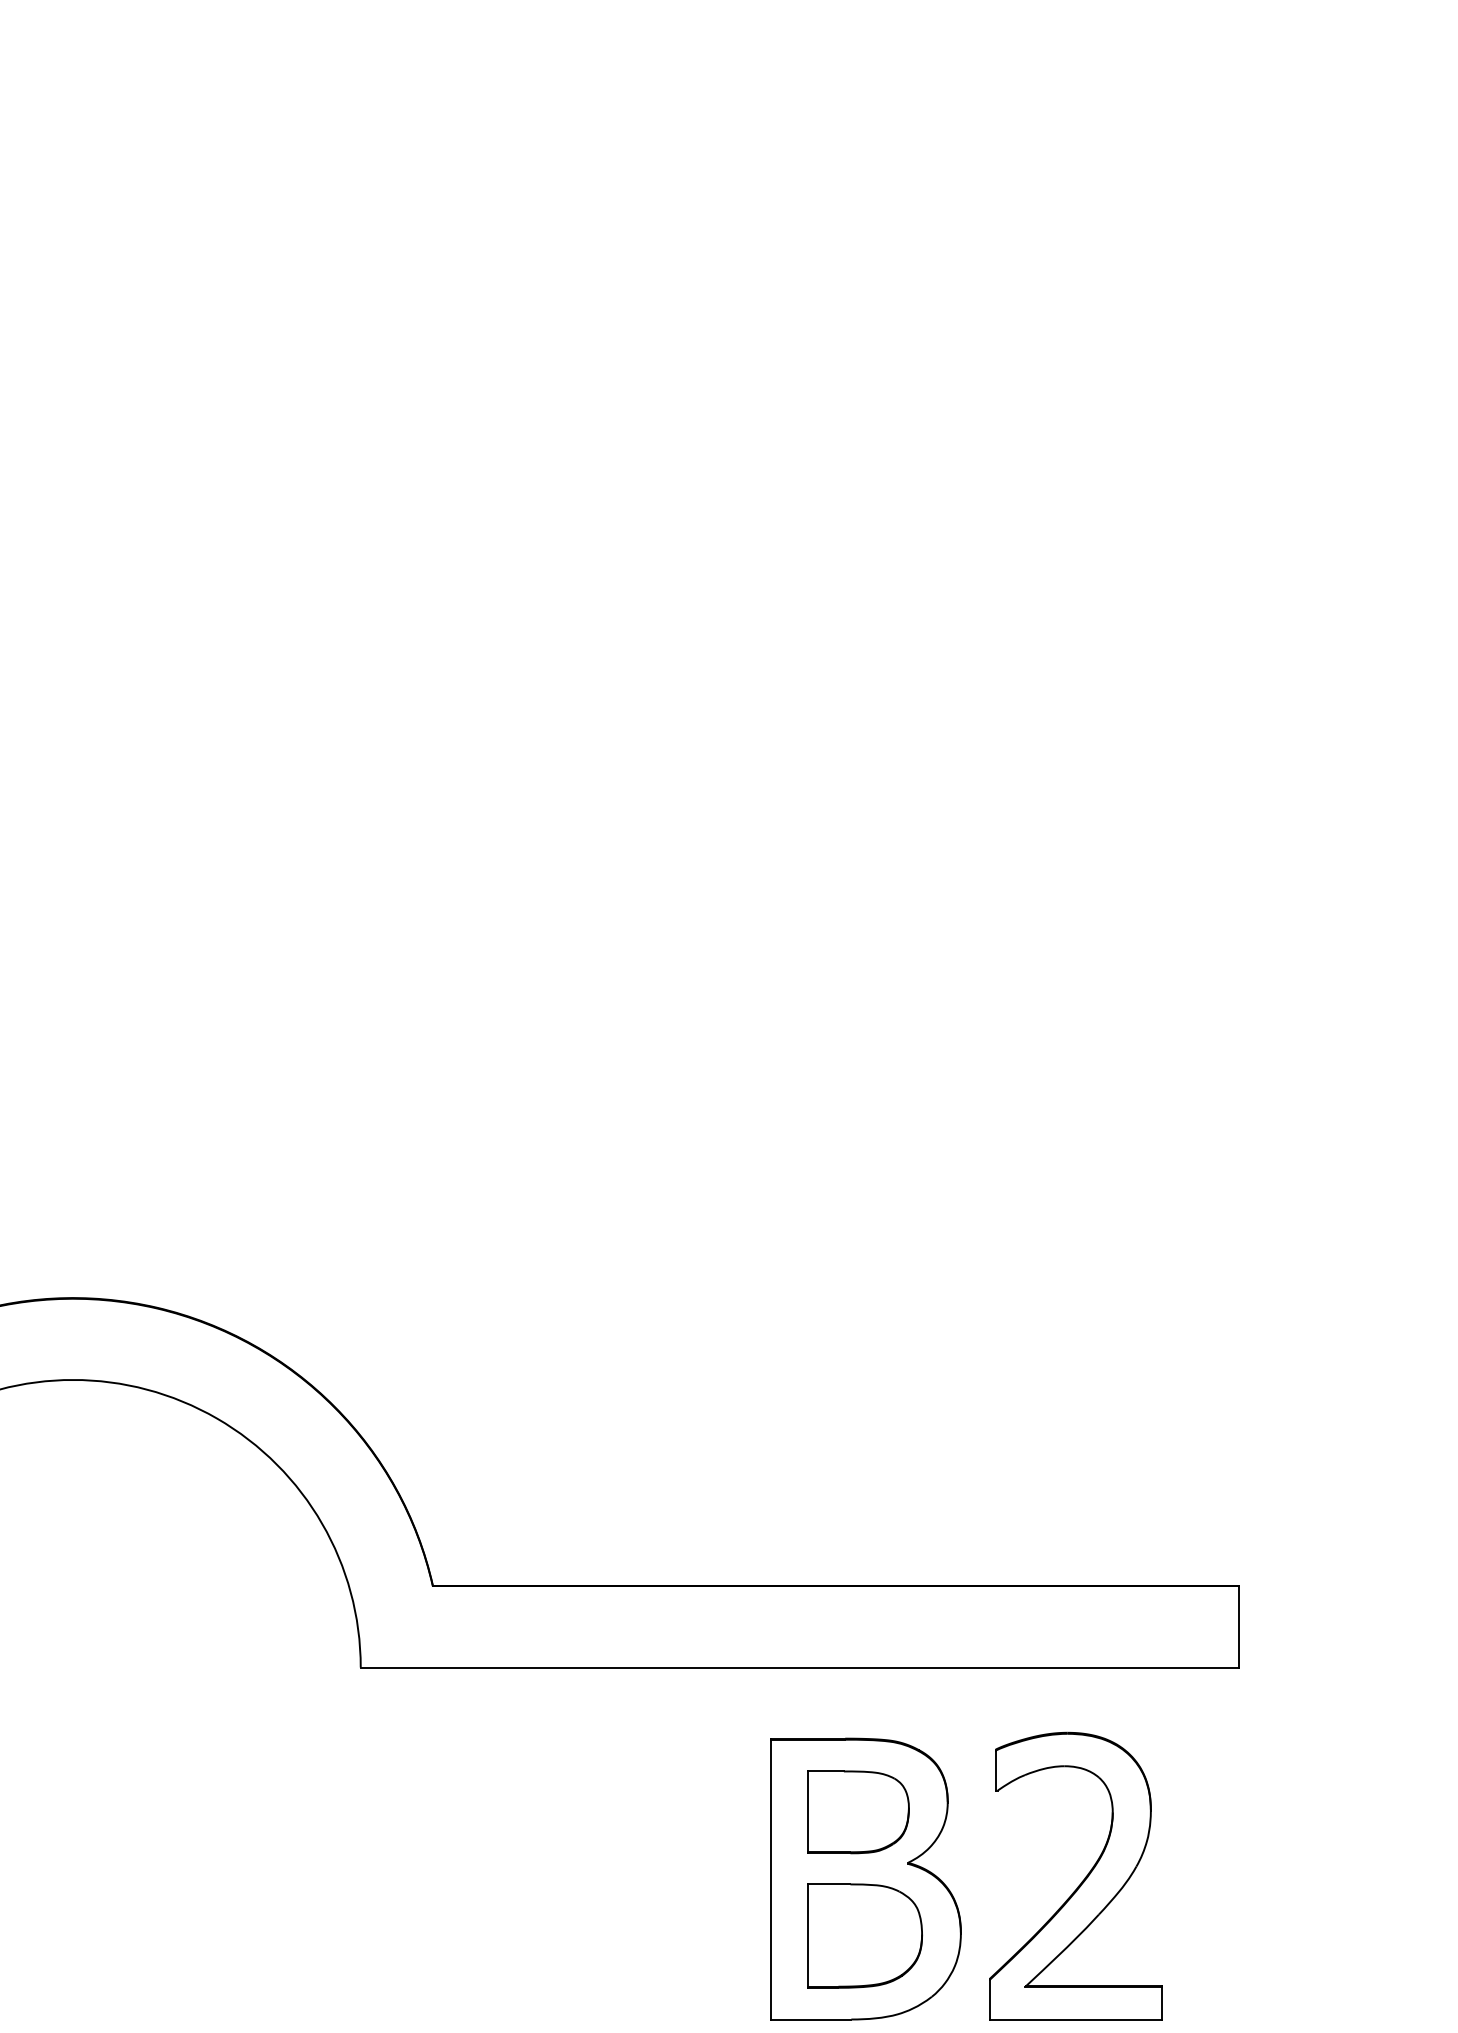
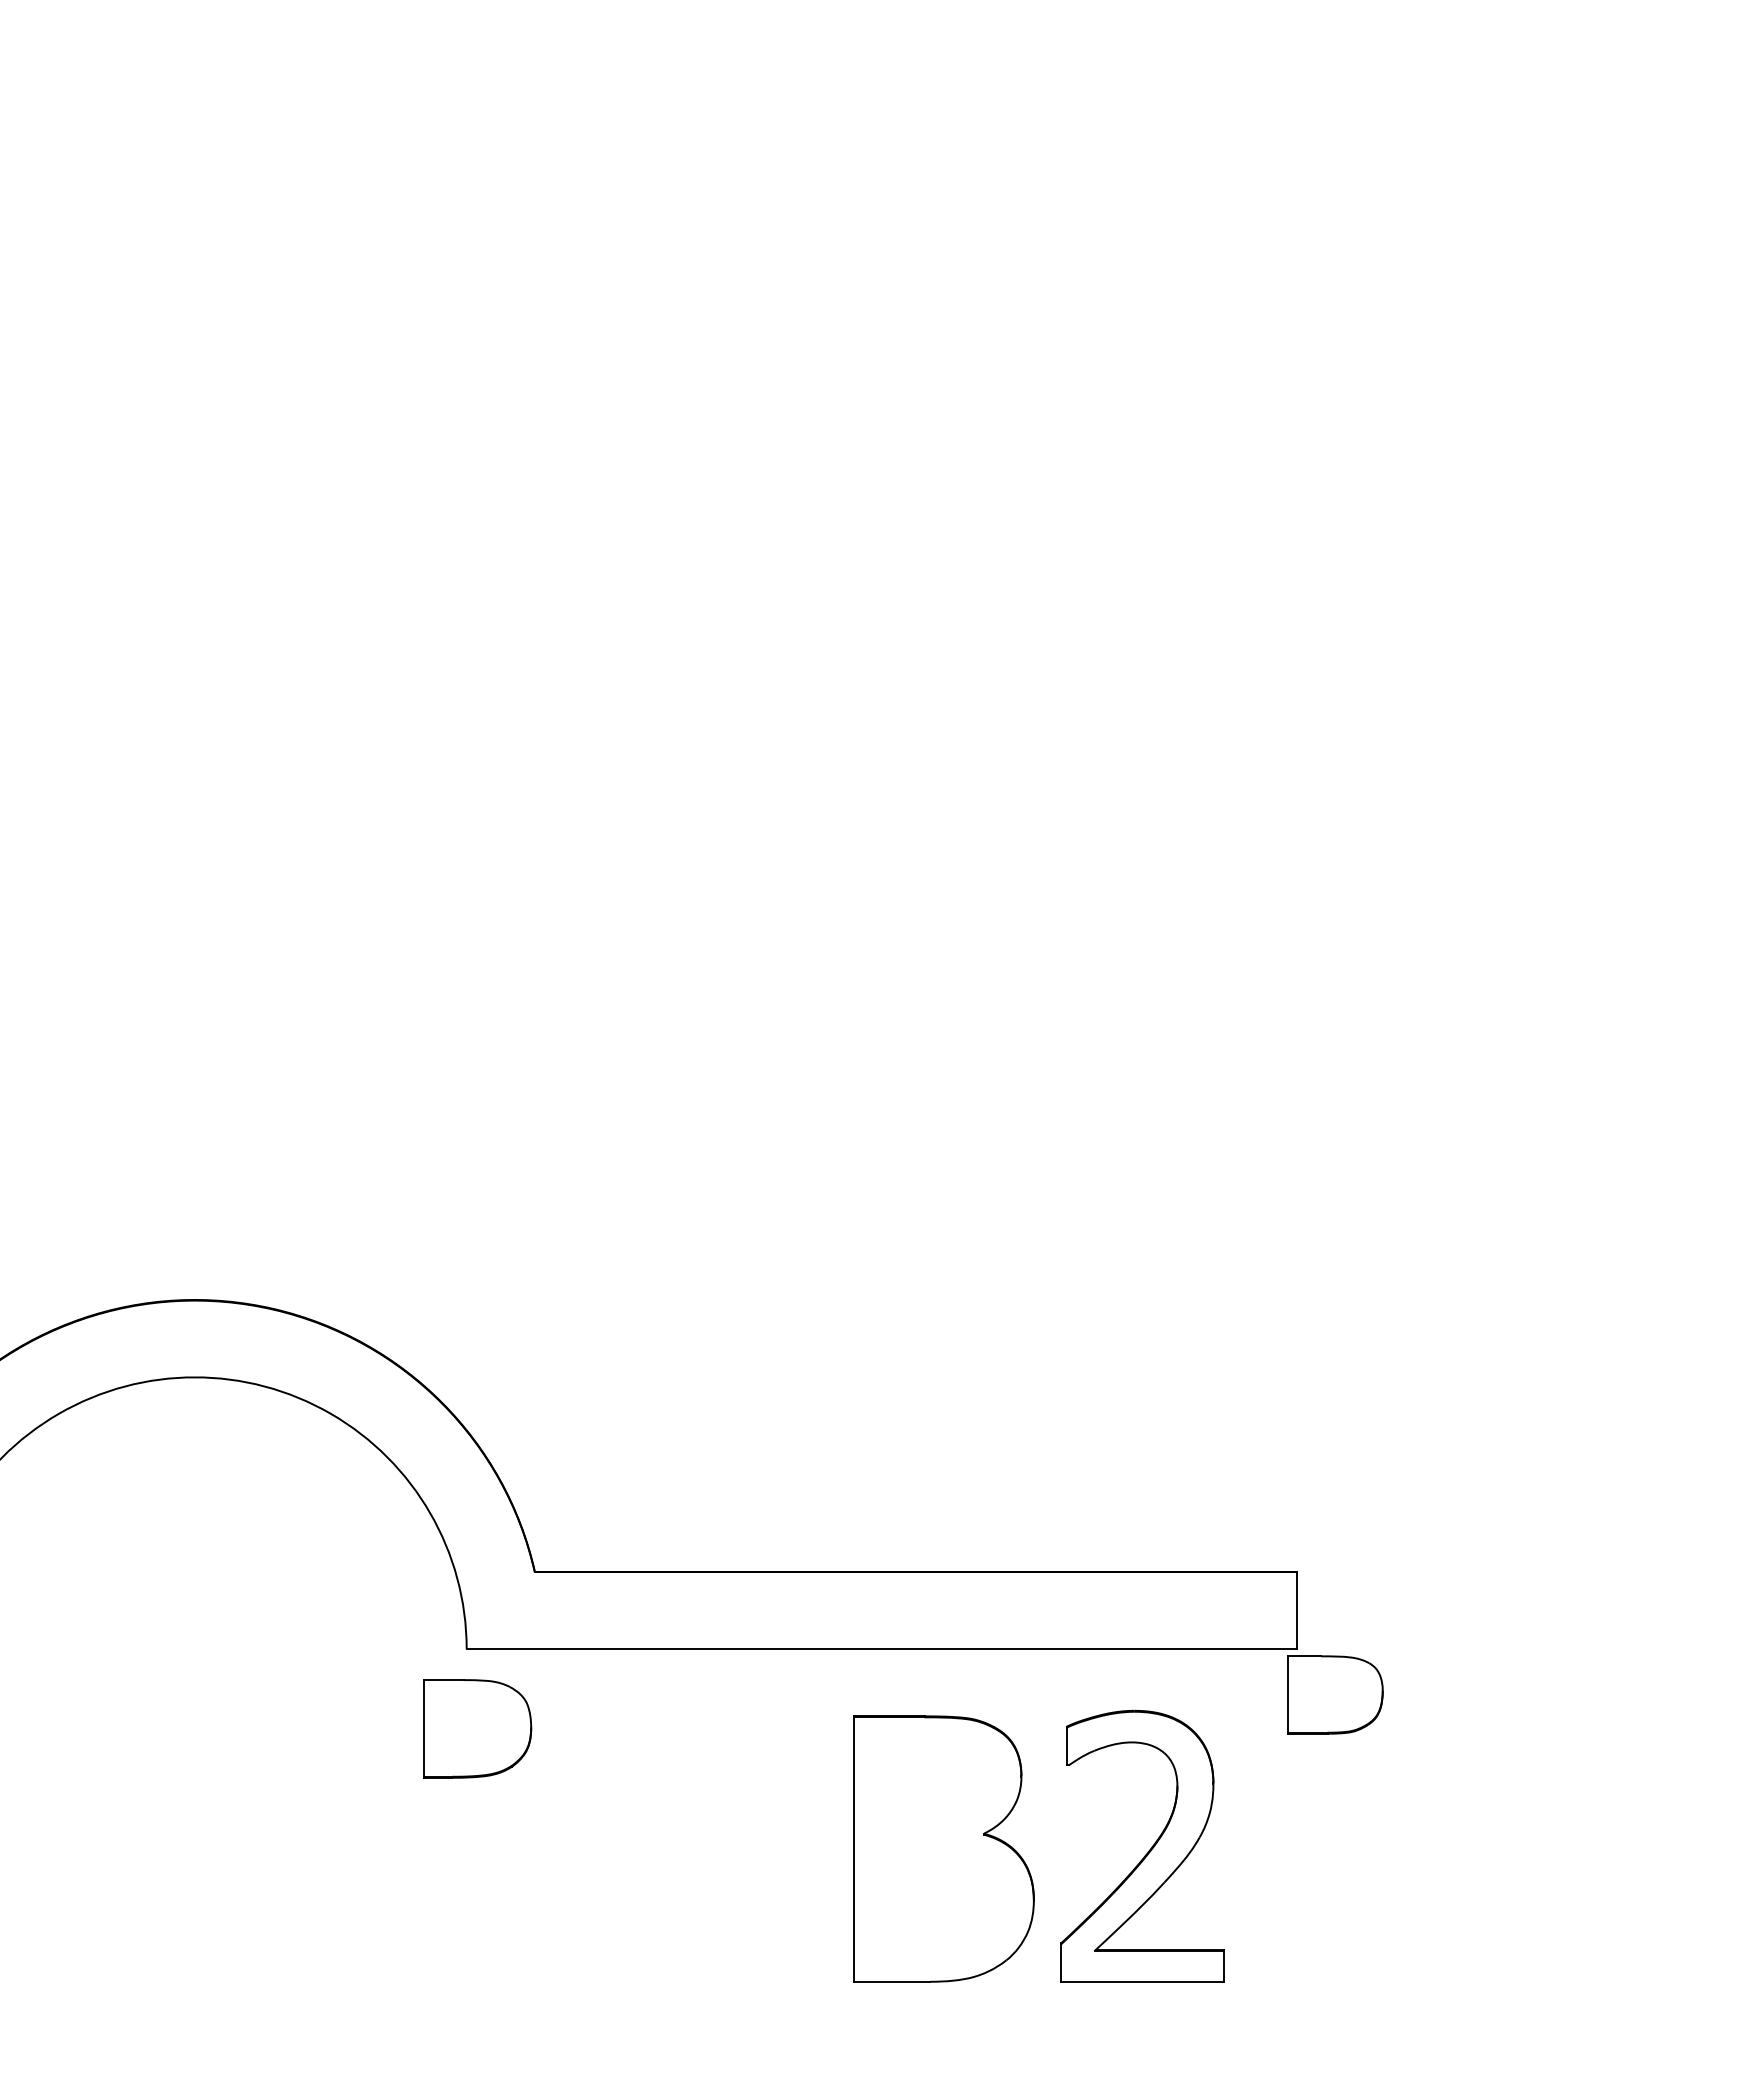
part: (858, 1811) -> (1335, 1694), moved
part: (865, 1935) -> (477, 1728), moved

